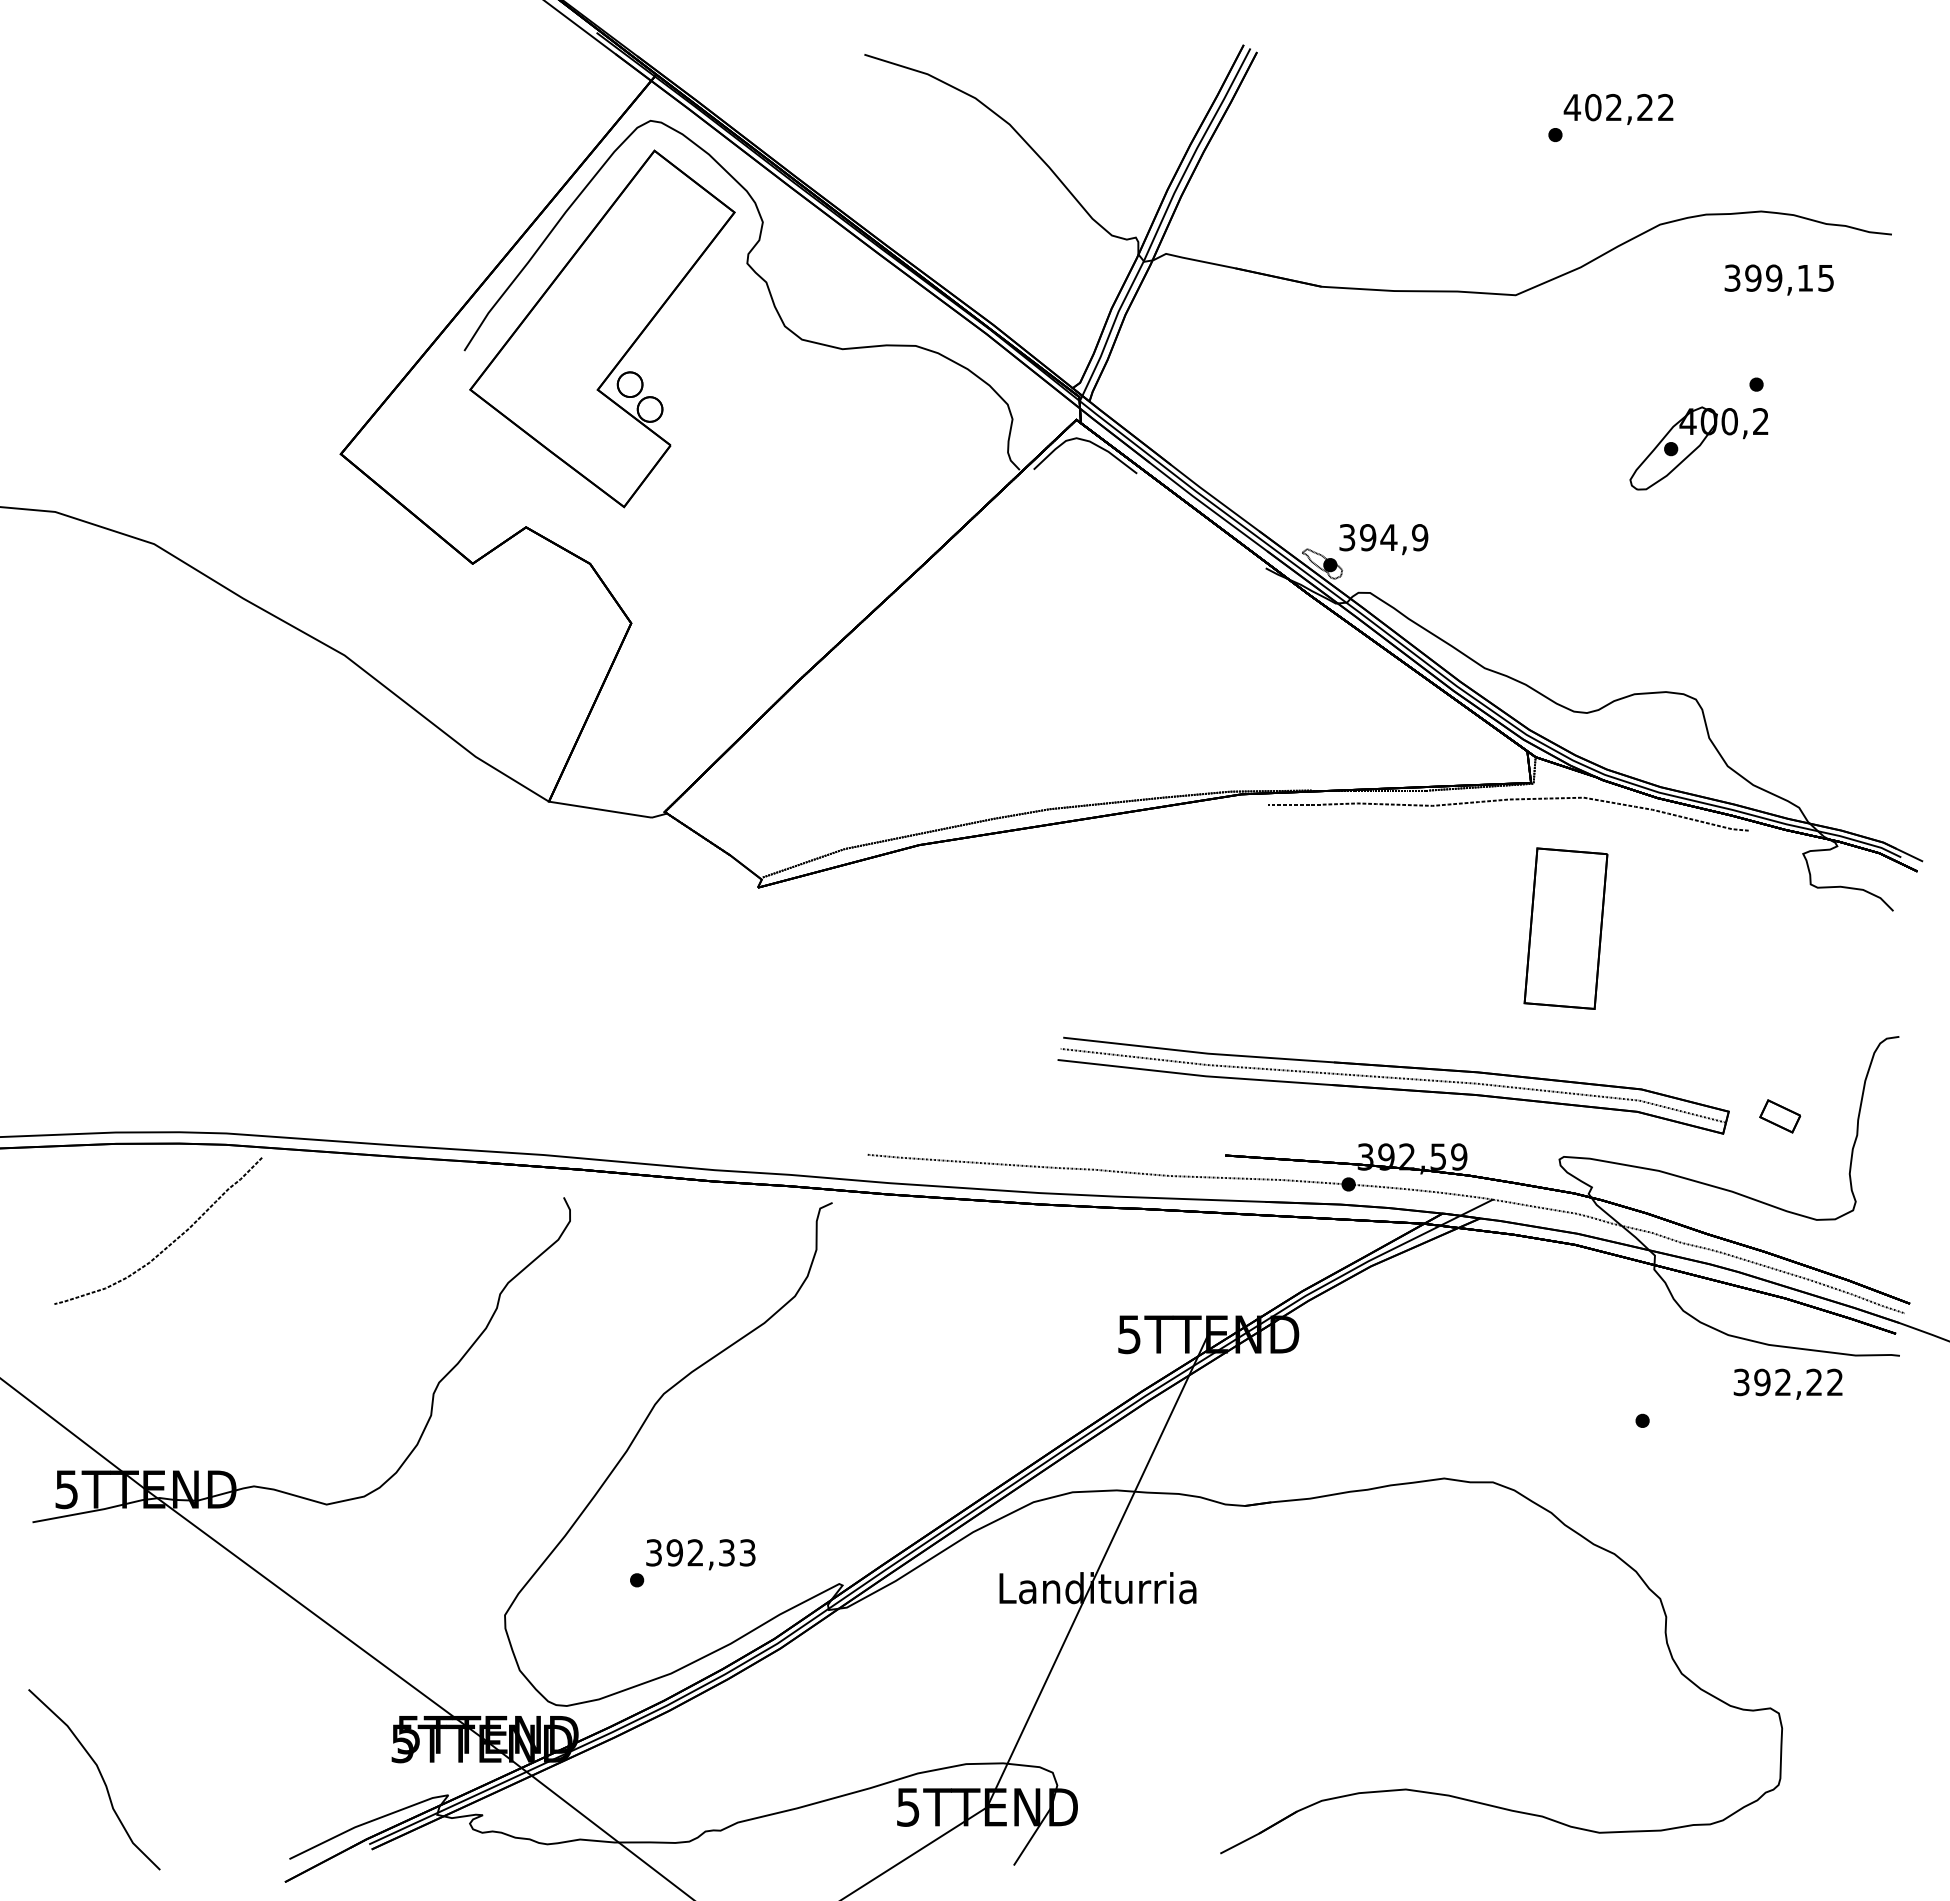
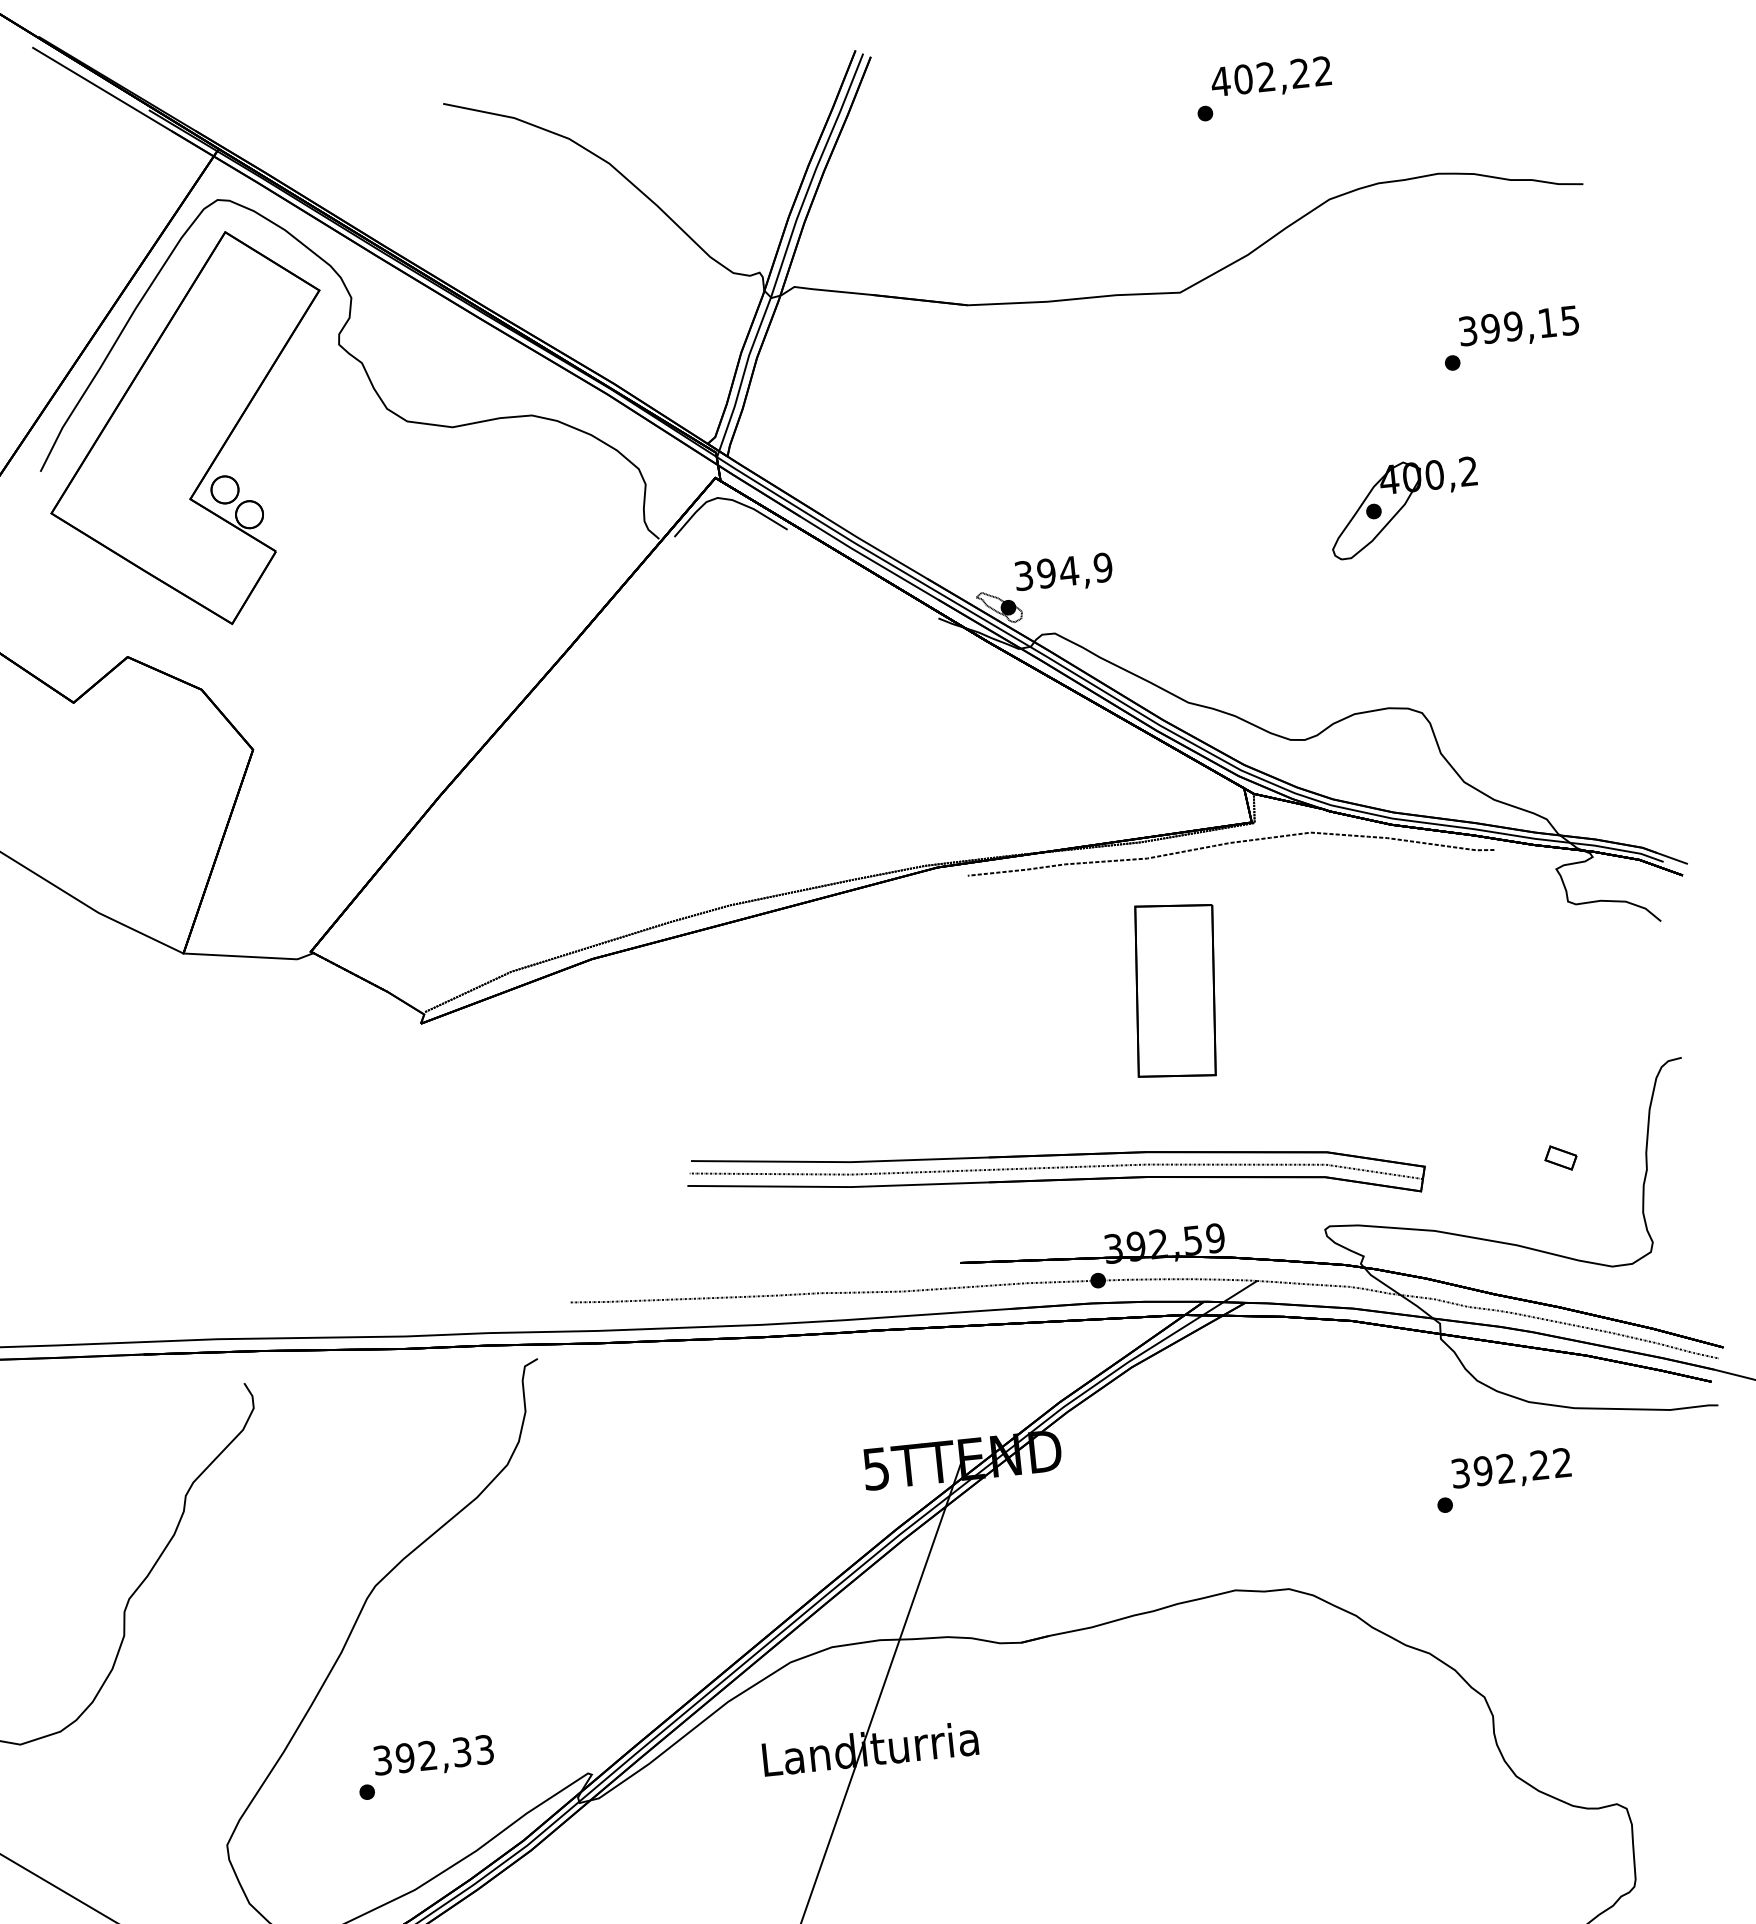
text: (1778, 279) -> (1518, 327), moved
part: (1698, 448) -> (1403, 507), moved
part: (1565, 928) -> (1174, 990), moved
part: (1393, 1085) -> (1056, 1175), moved
part: (1780, 1116) -> (1561, 1157), size x0.71
text: (1787, 1383) -> (1510, 1469), moved

